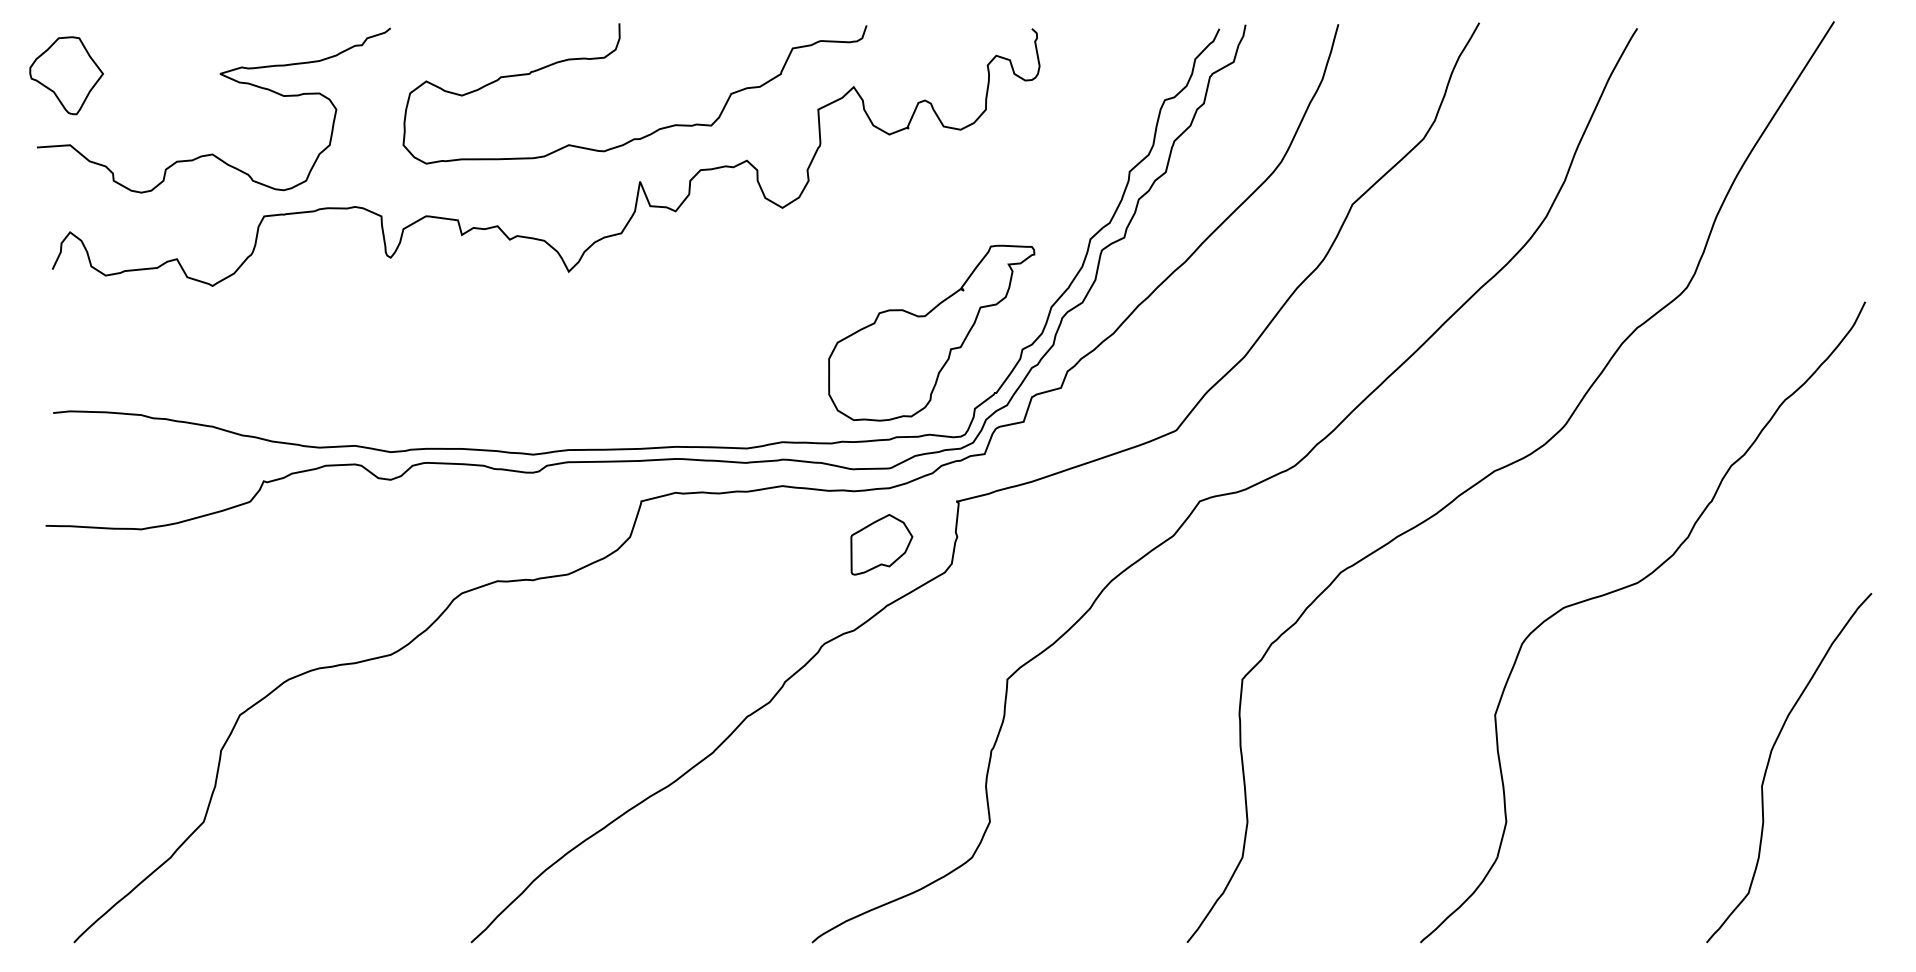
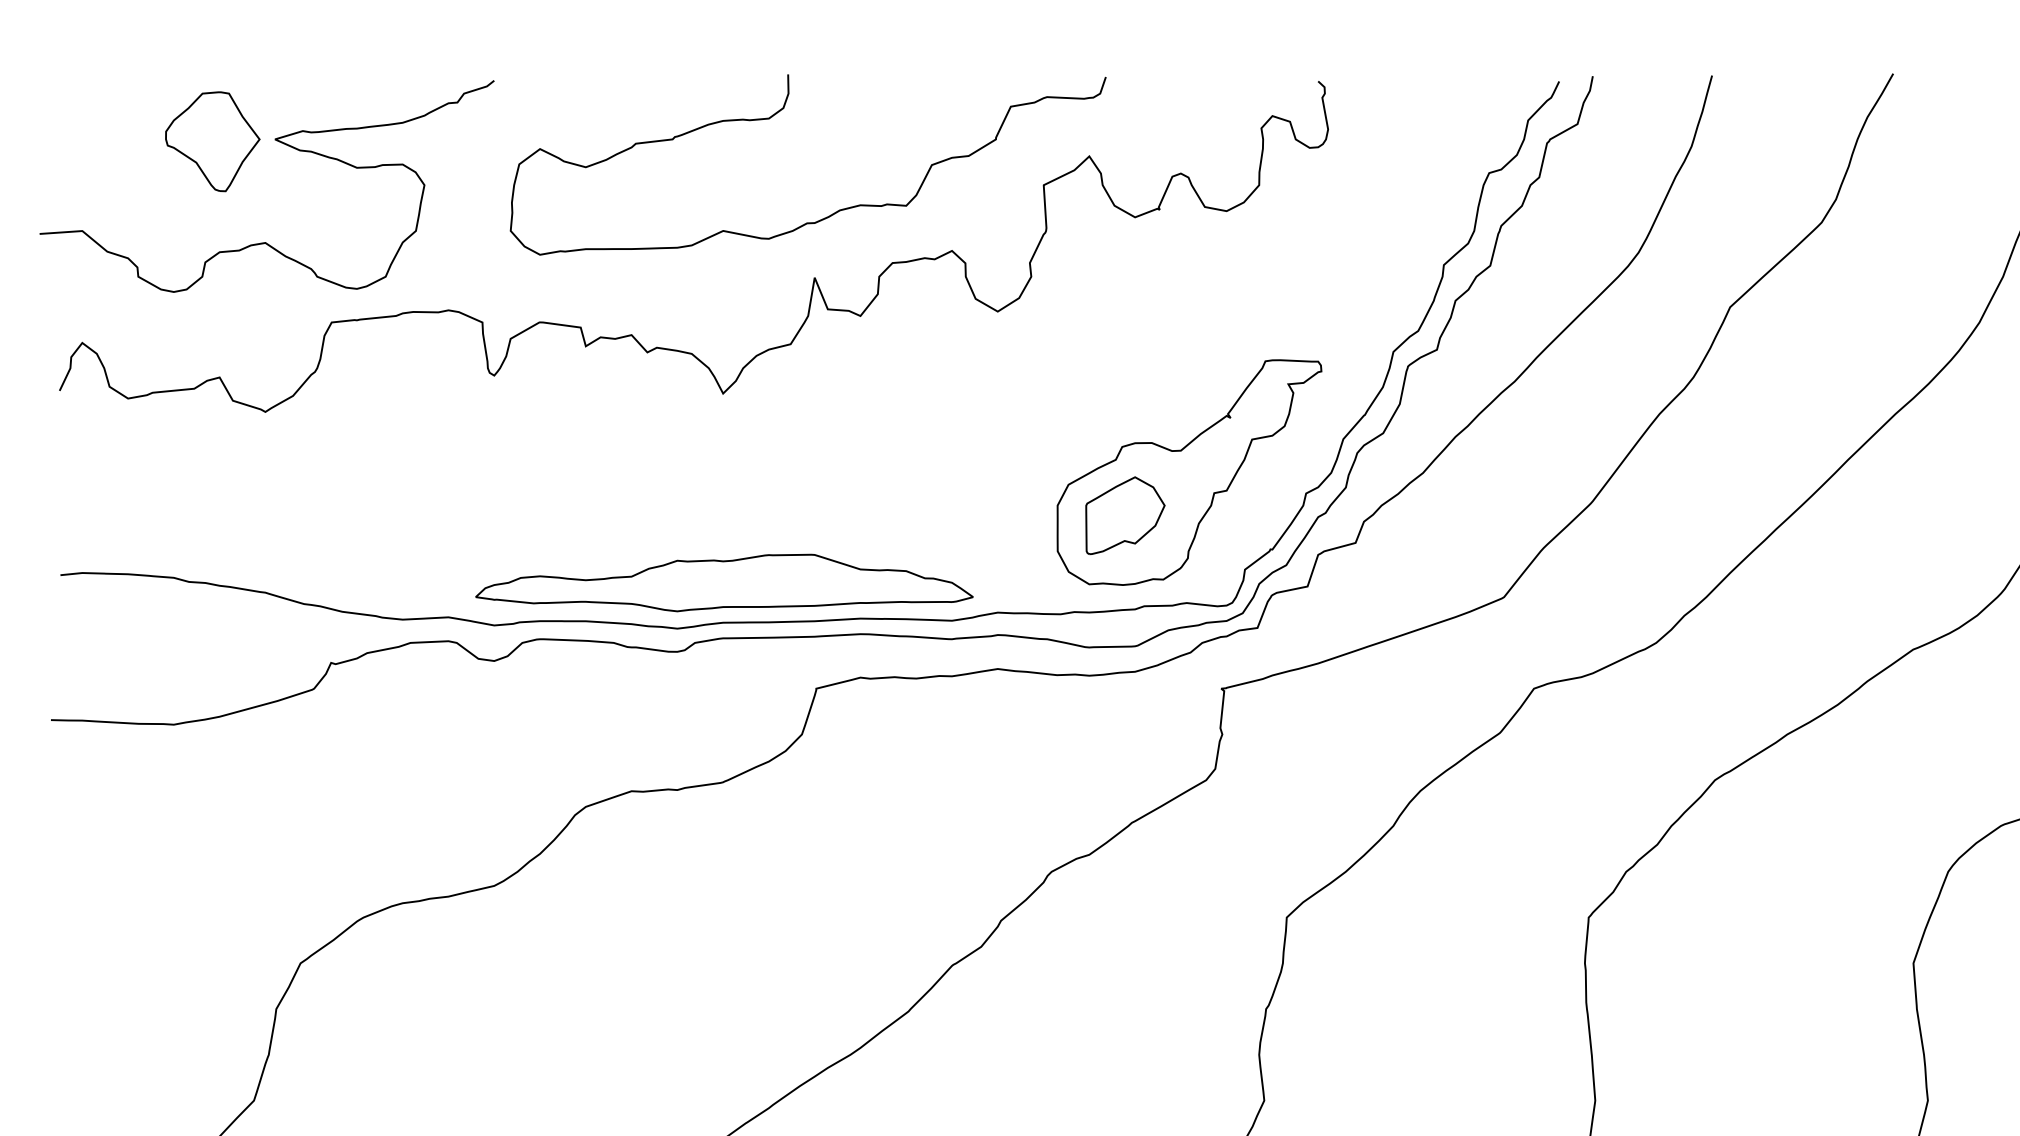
part: (66, 75) -> (212, 141), moved
part: (569, 419) -> (724, 583), added
part: (881, 544) -> (1124, 515), moved

